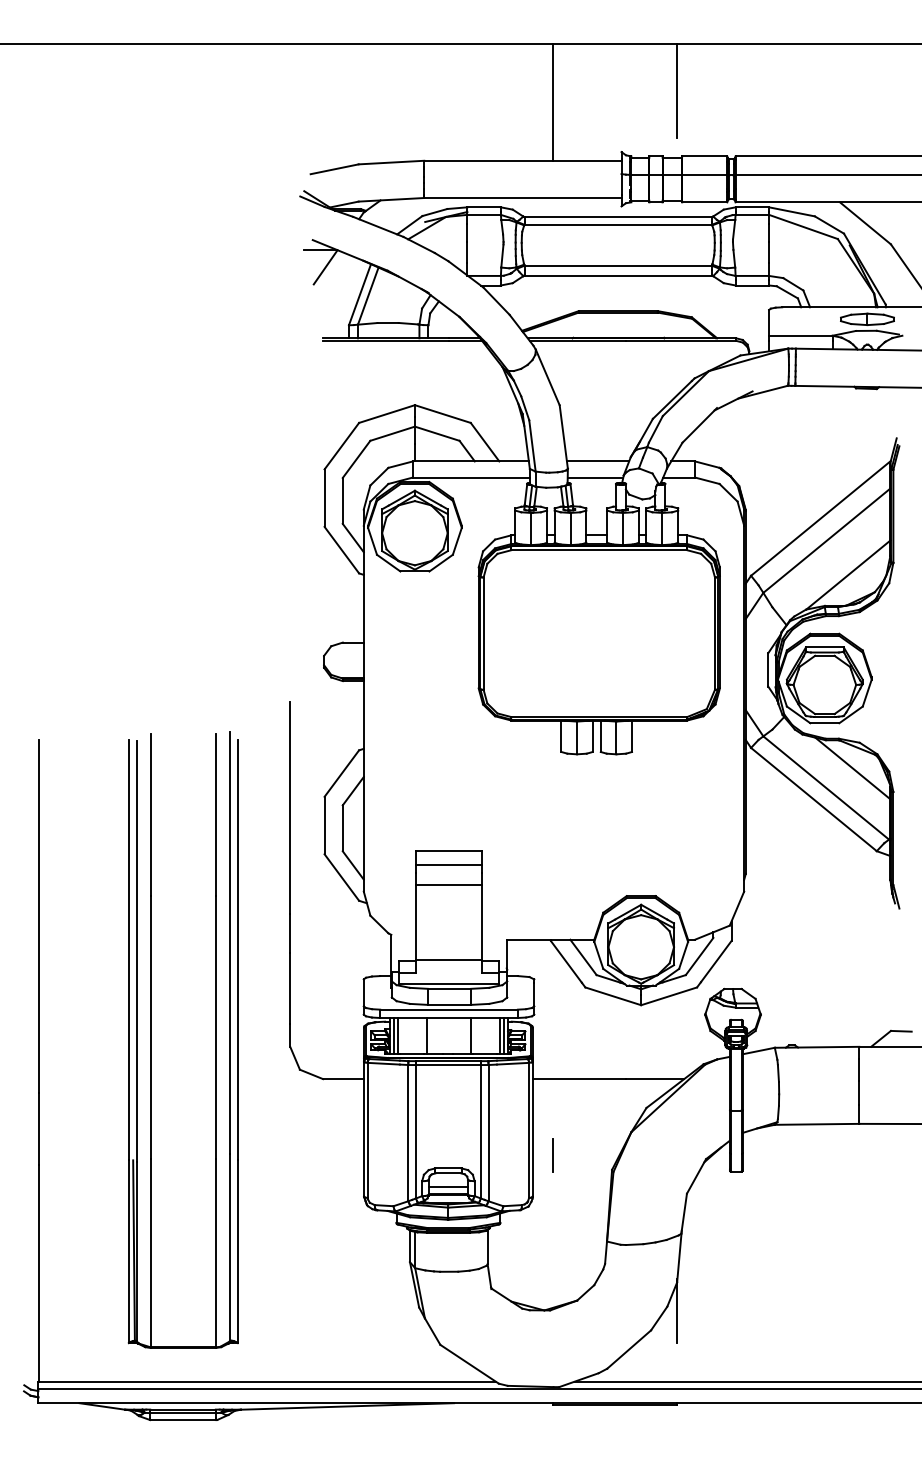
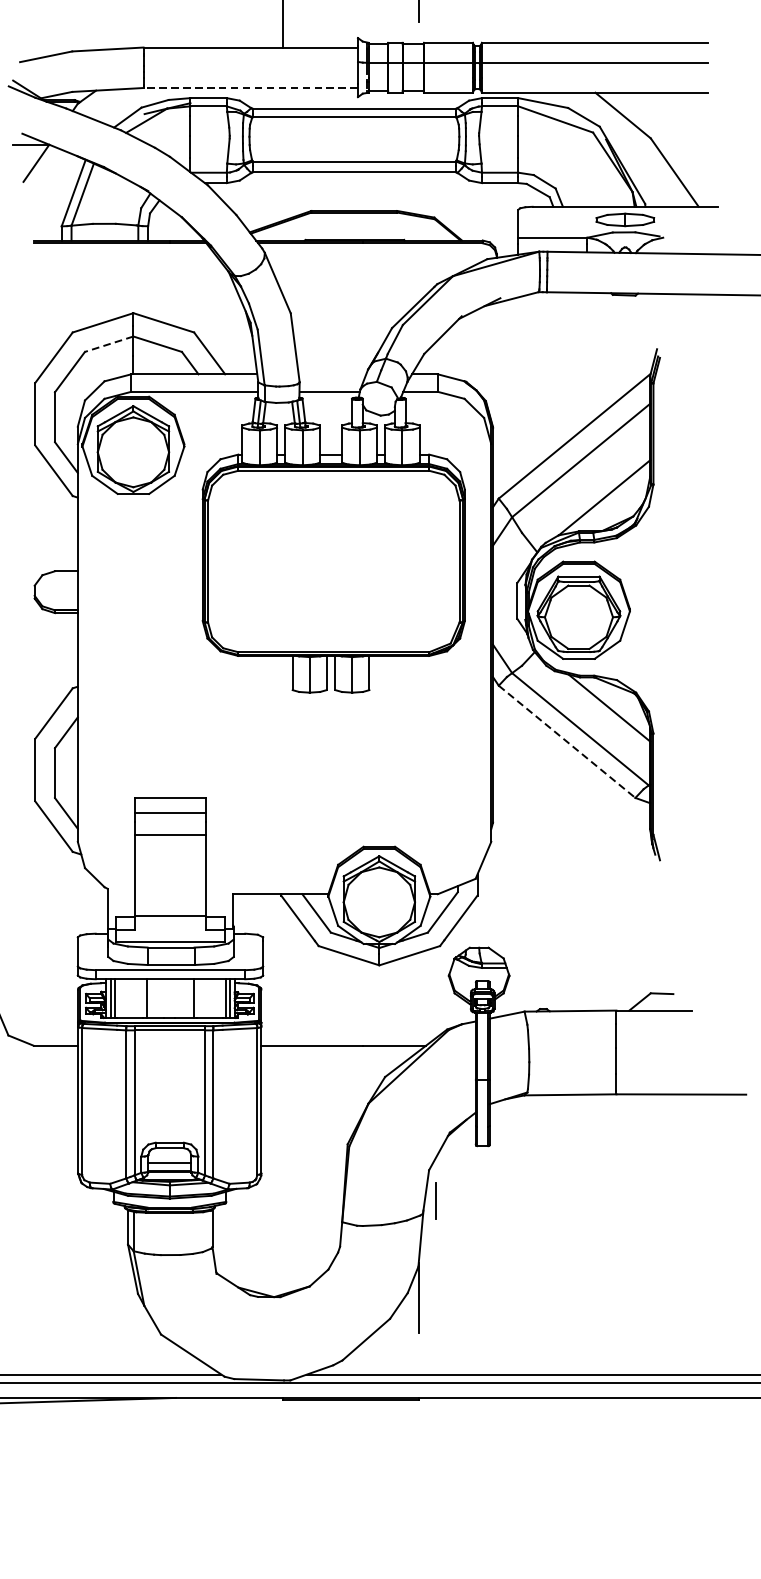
line: (522, 198) -> (250, 88), solid -> dashed
line: (392, 433) -> (109, 343), solid -> dashed
line: (597, 461) -> (331, 374), removed
line: (814, 799) -> (567, 741), solid -> dashed
line: (552, 1155) -> (436, 1201), moved

